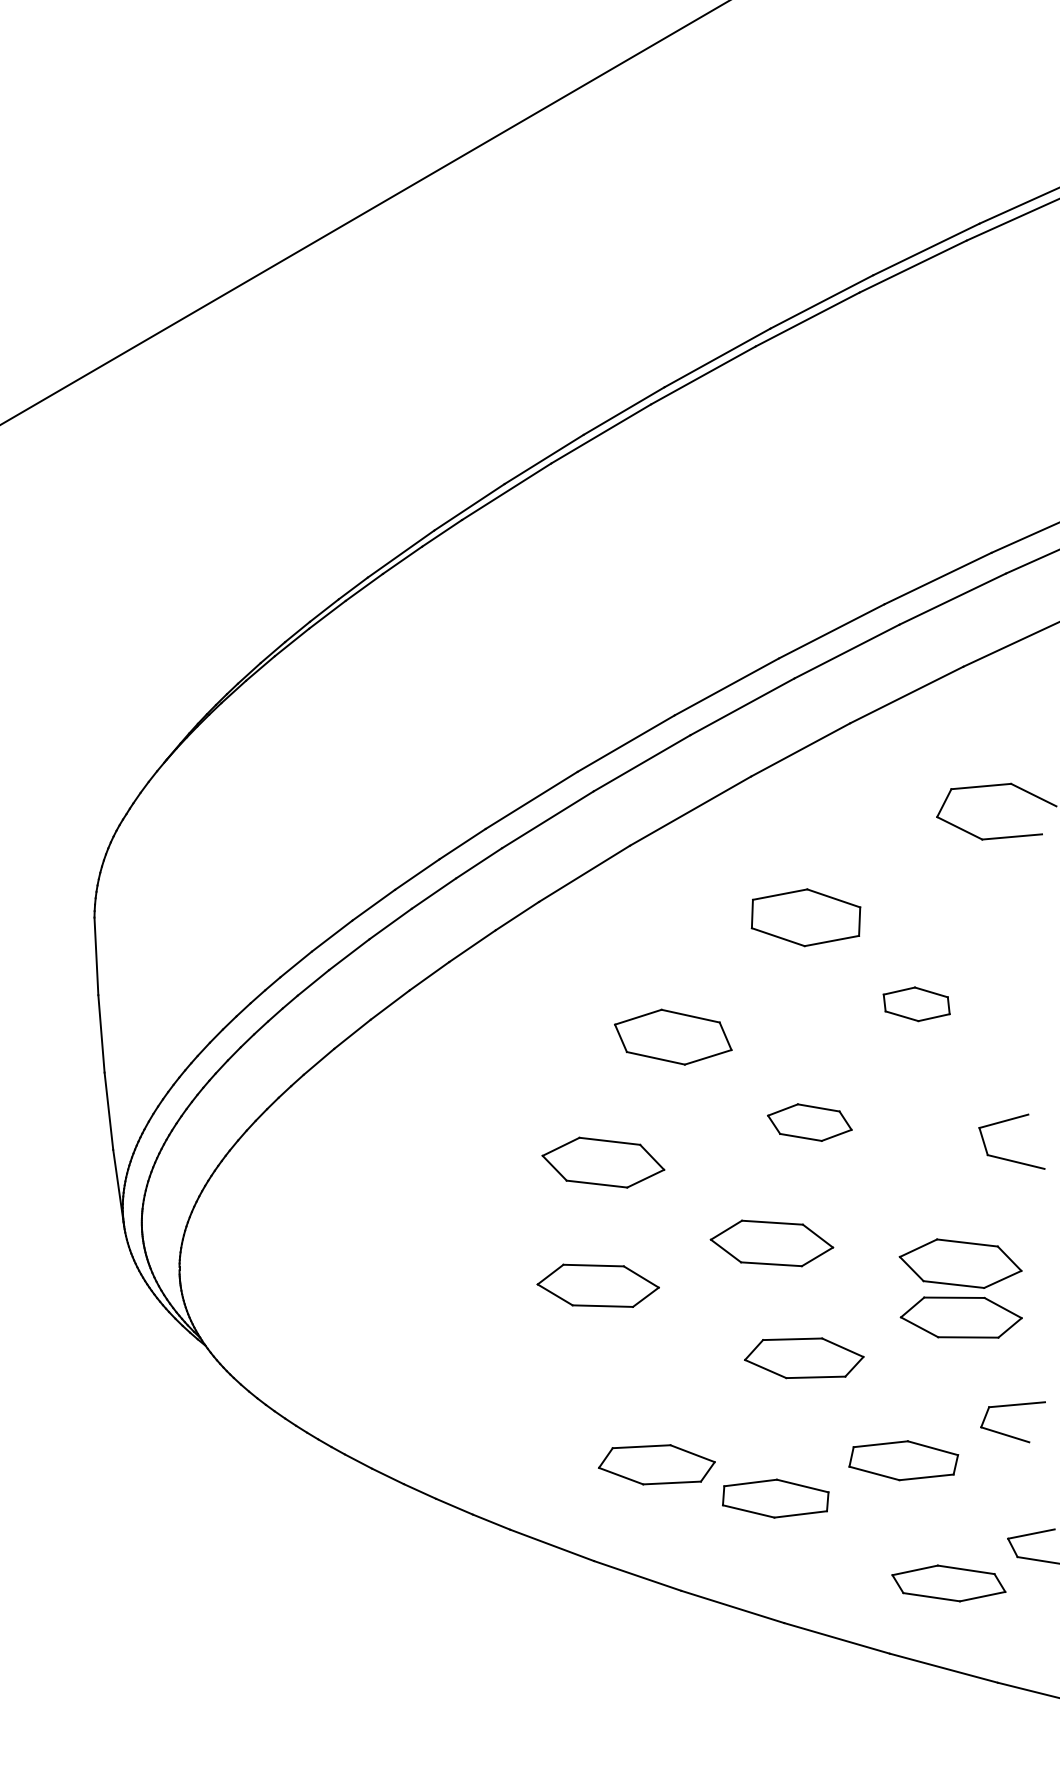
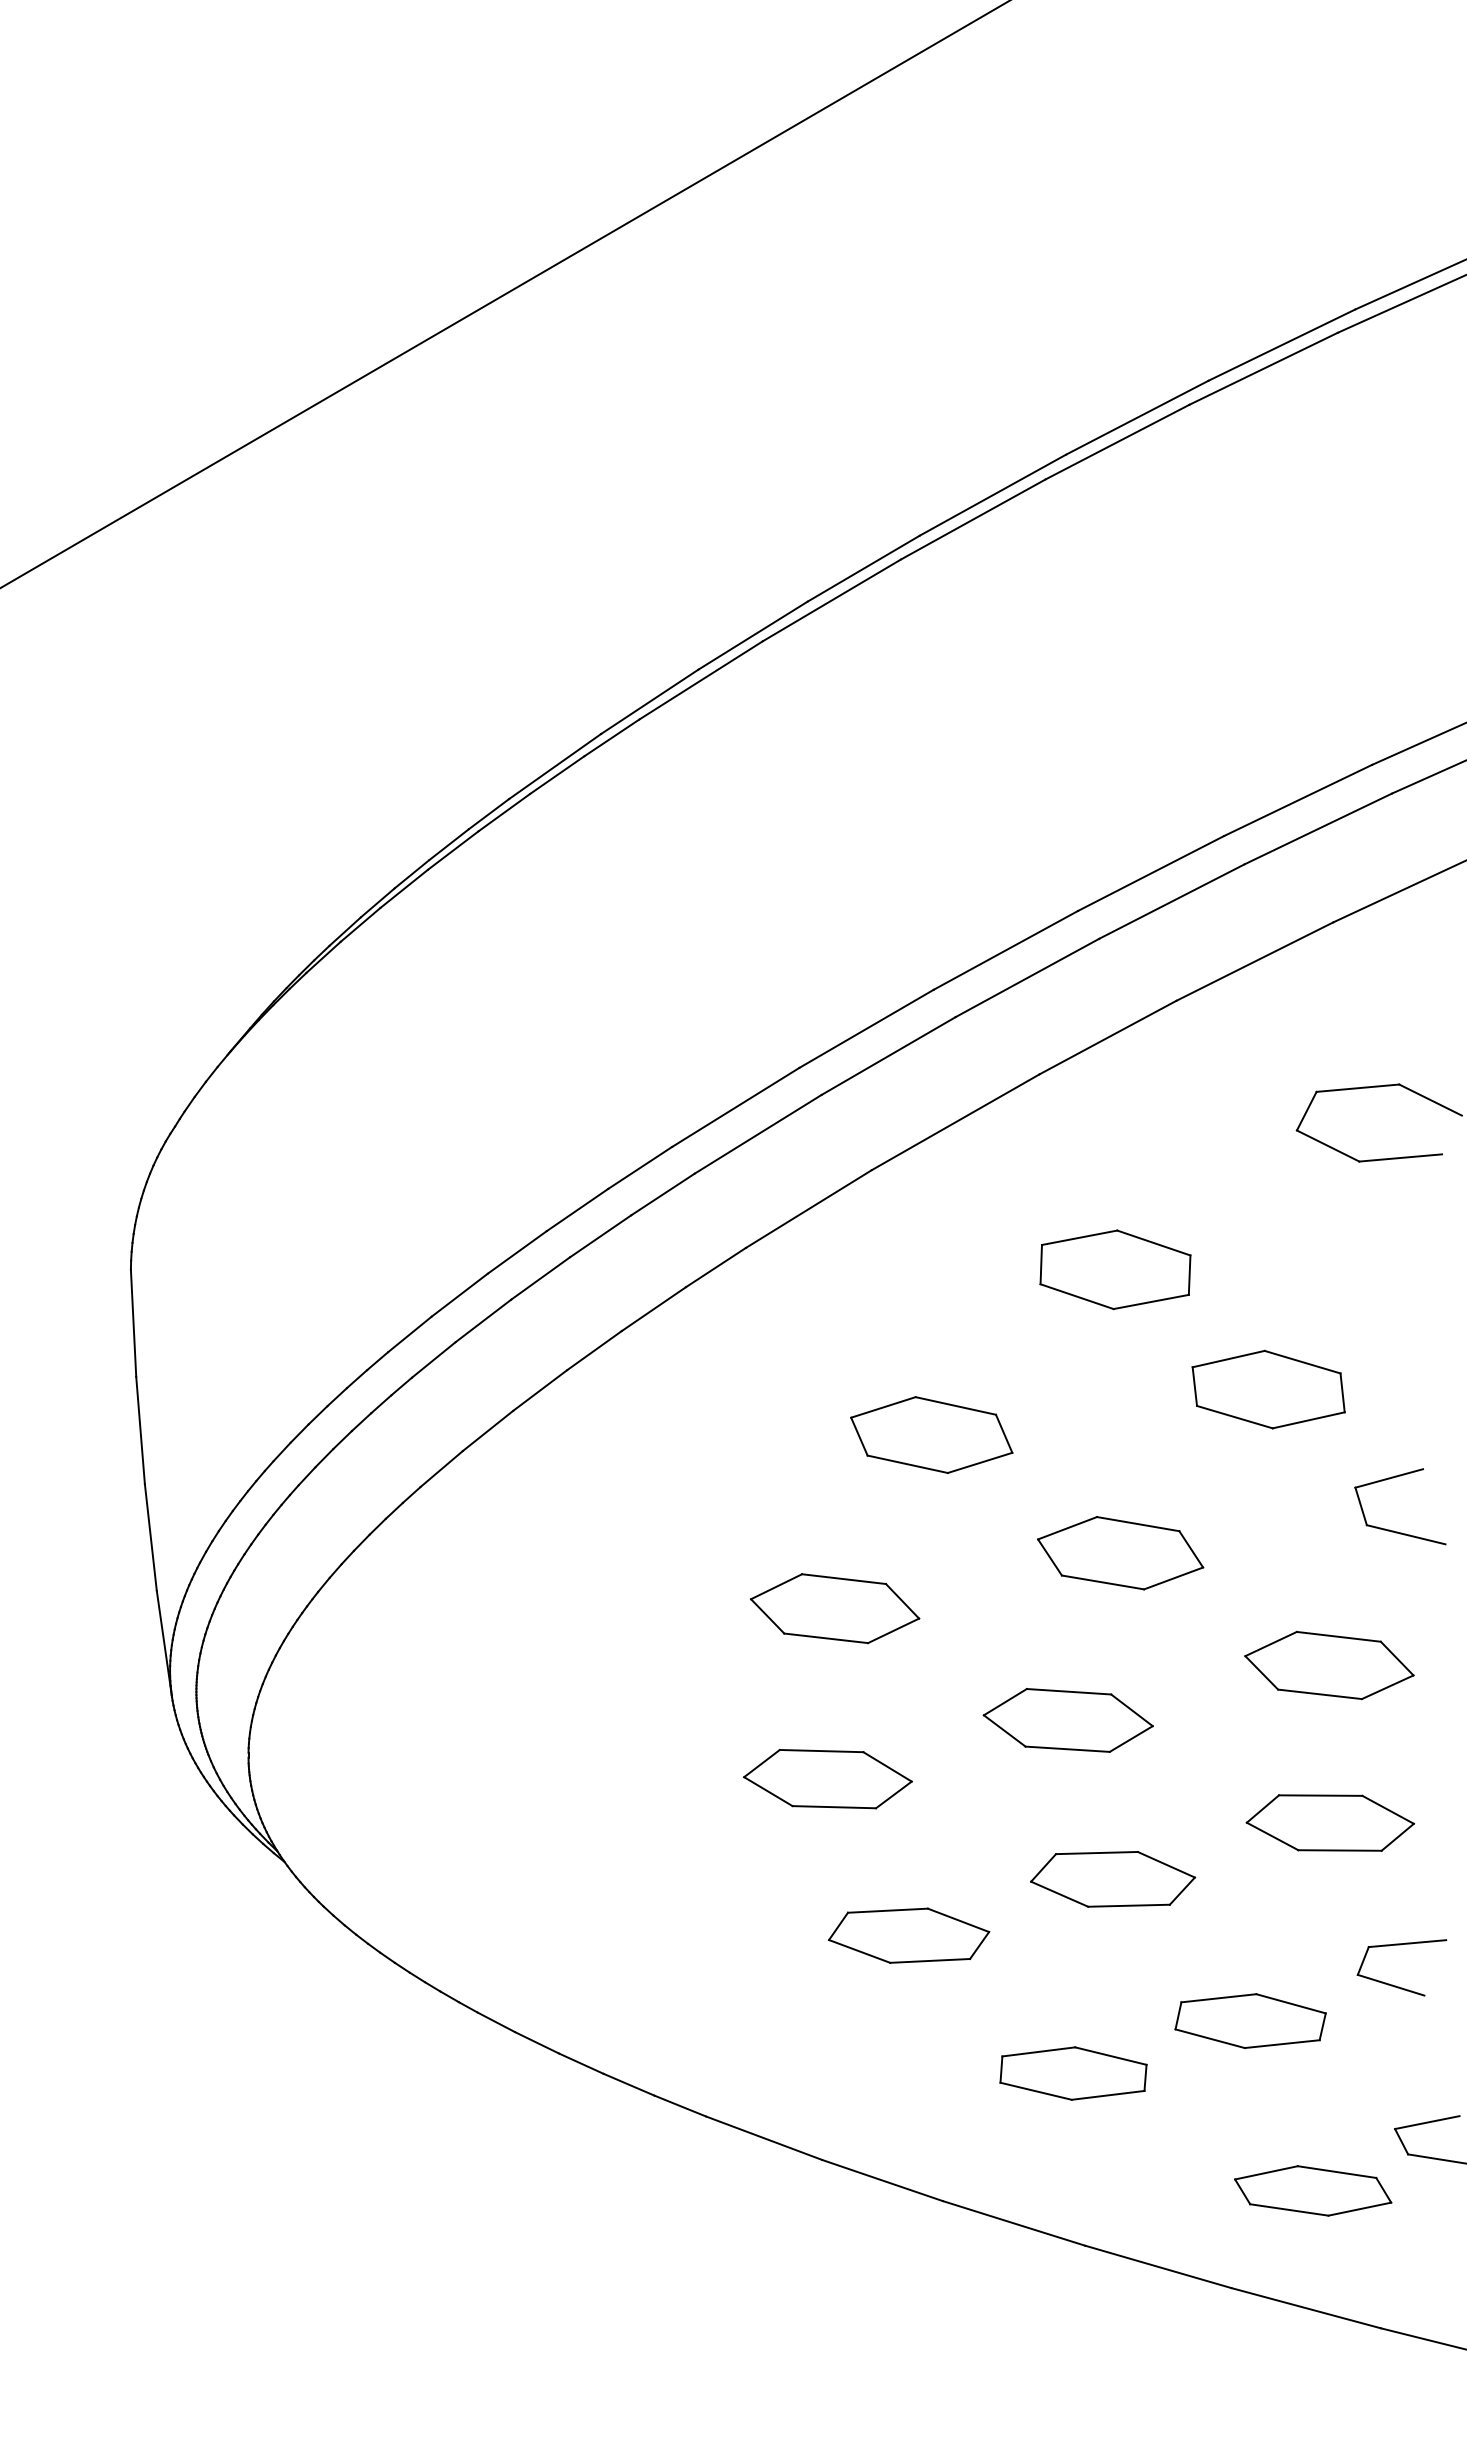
part: (916, 1004) -> (1268, 1389), size x1.67
part: (809, 1122) -> (1120, 1553), size x1.43
part: (1006, 1158) -> (1393, 1530), moved
part: (960, 1263) -> (1329, 1665), moved
part: (657, 1464) -> (909, 1935), moved

